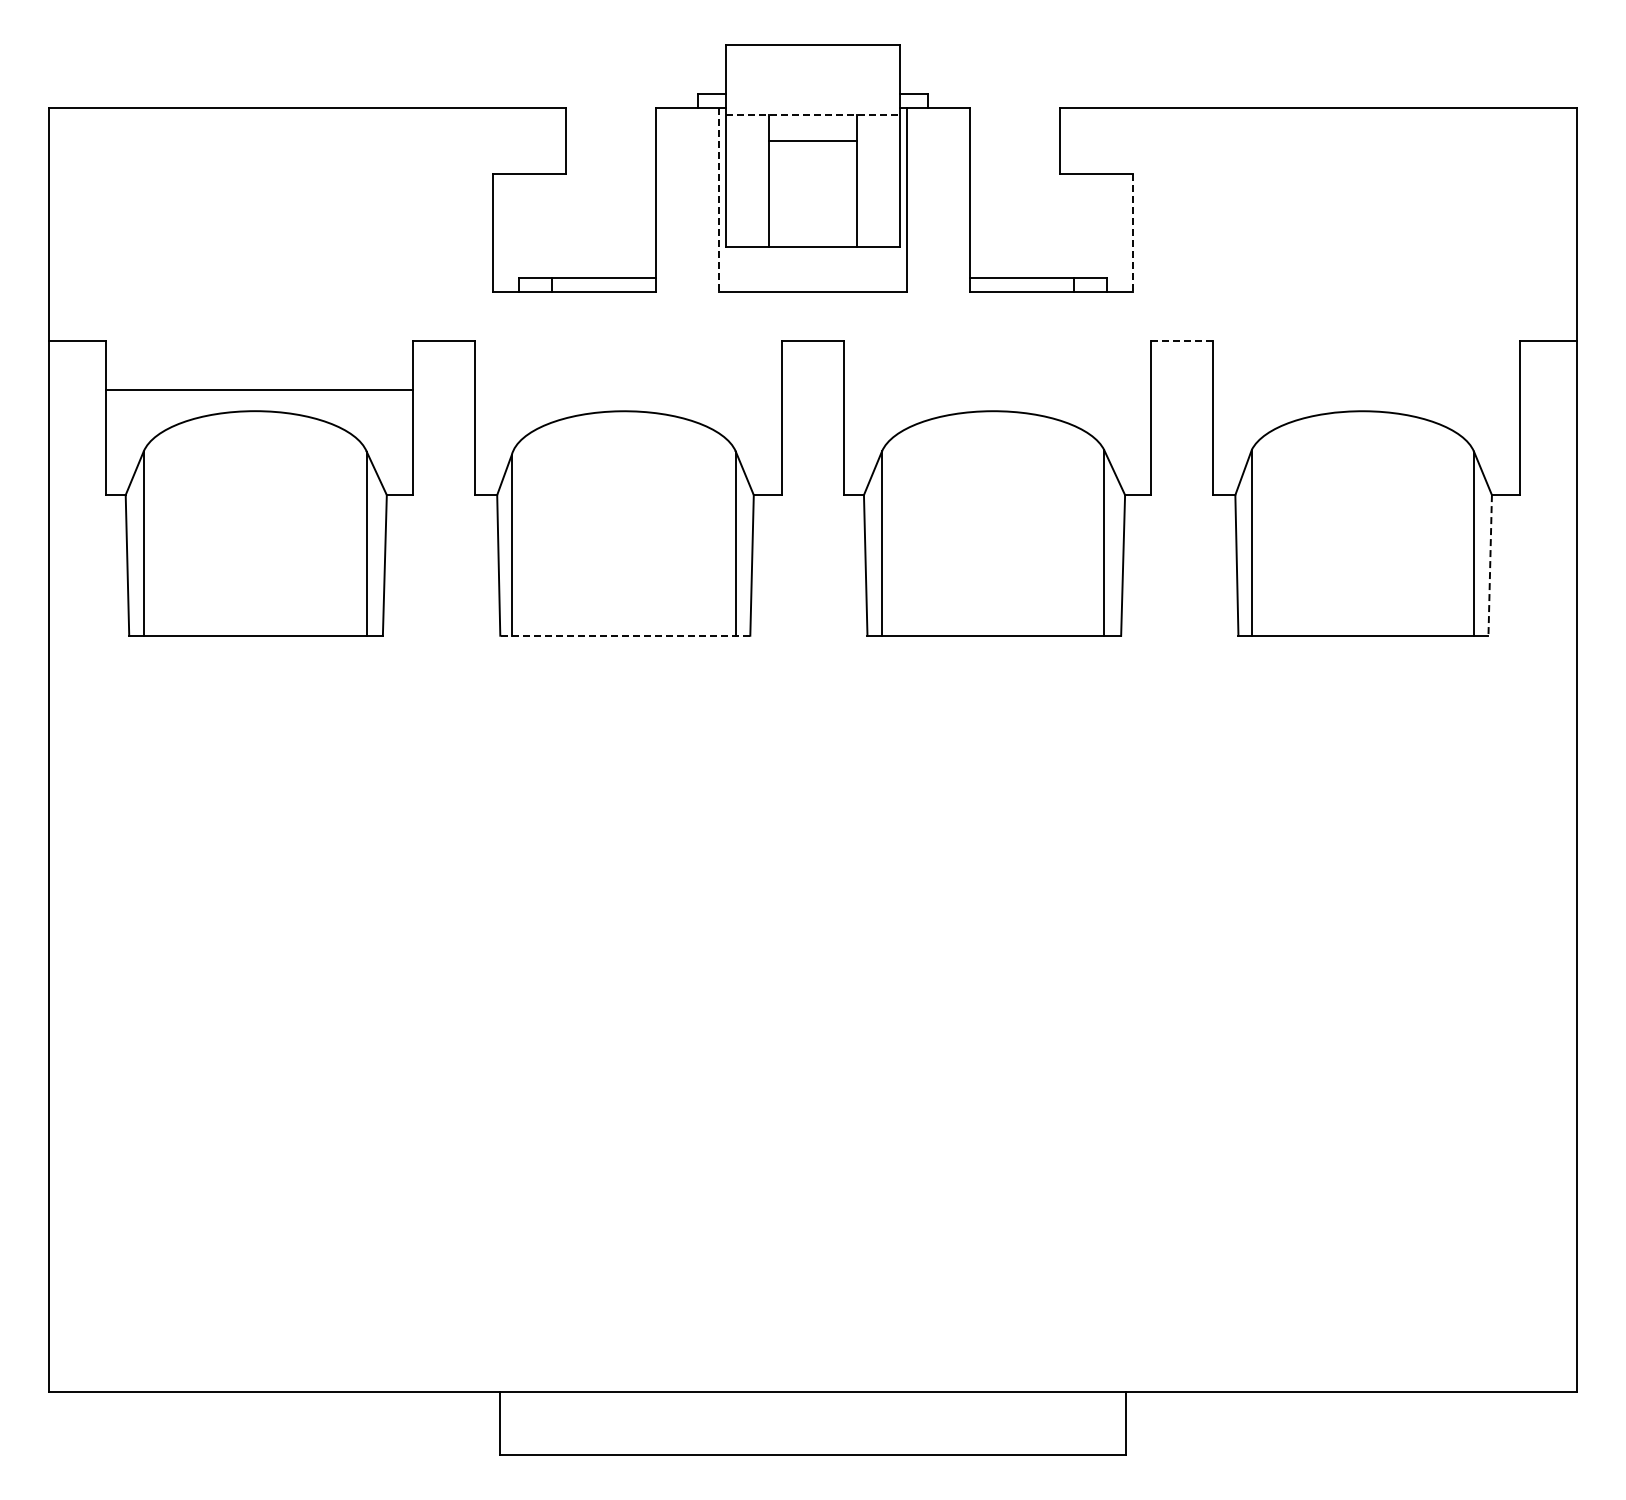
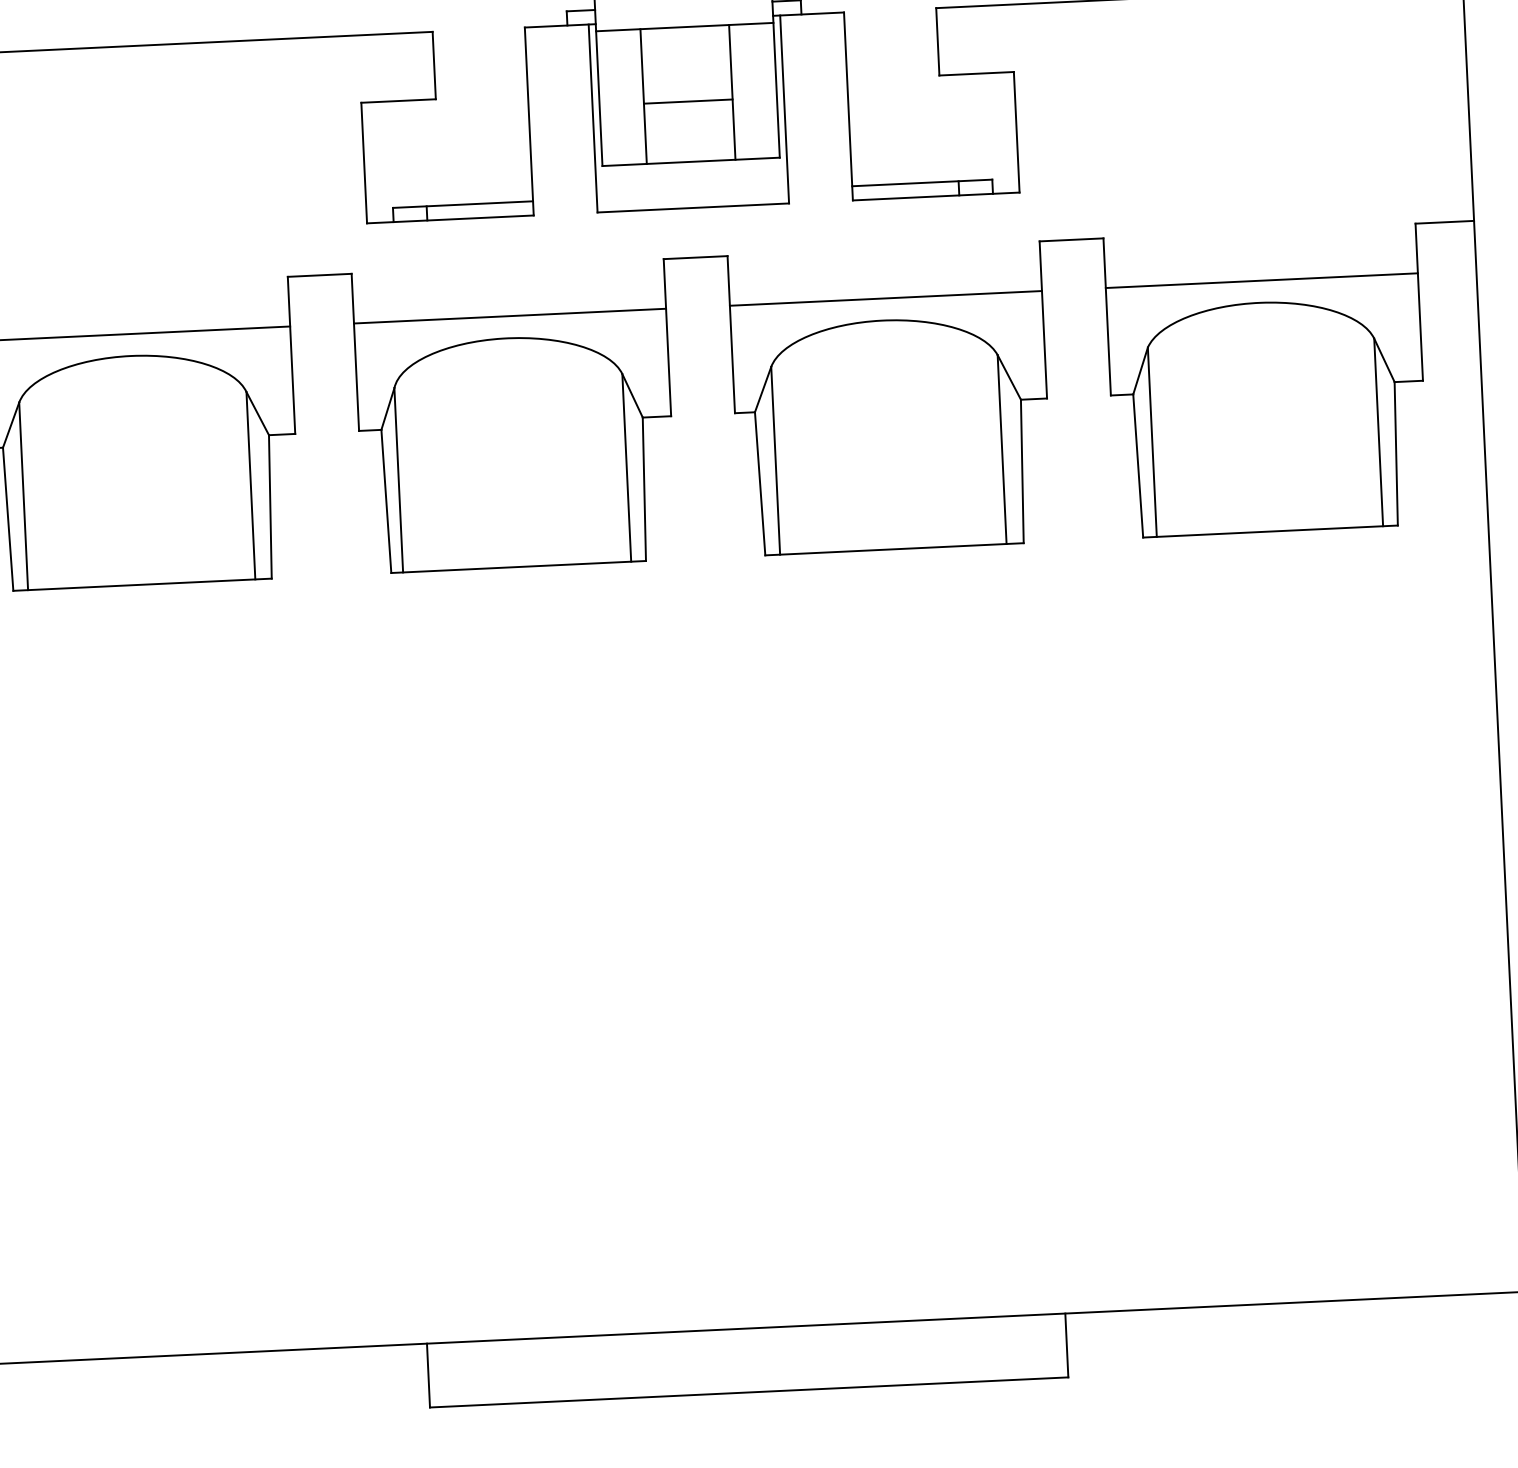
line: (813, 114) -> (685, 27), dashed -> solid
line: (812, 140) -> (687, 101), moved
line: (718, 200) -> (592, 119), dashed -> solid
line: (1133, 233) -> (1016, 132), dashed -> solid
line: (1181, 340) -> (1070, 239), dashed -> solid
line: (628, 389) -> (510, 316), added
line: (997, 389) -> (885, 298), added
line: (1366, 389) -> (1261, 280), added
line: (1490, 565) -> (1396, 453), dashed -> solid
line: (624, 635) -> (517, 566), dashed -> solid

